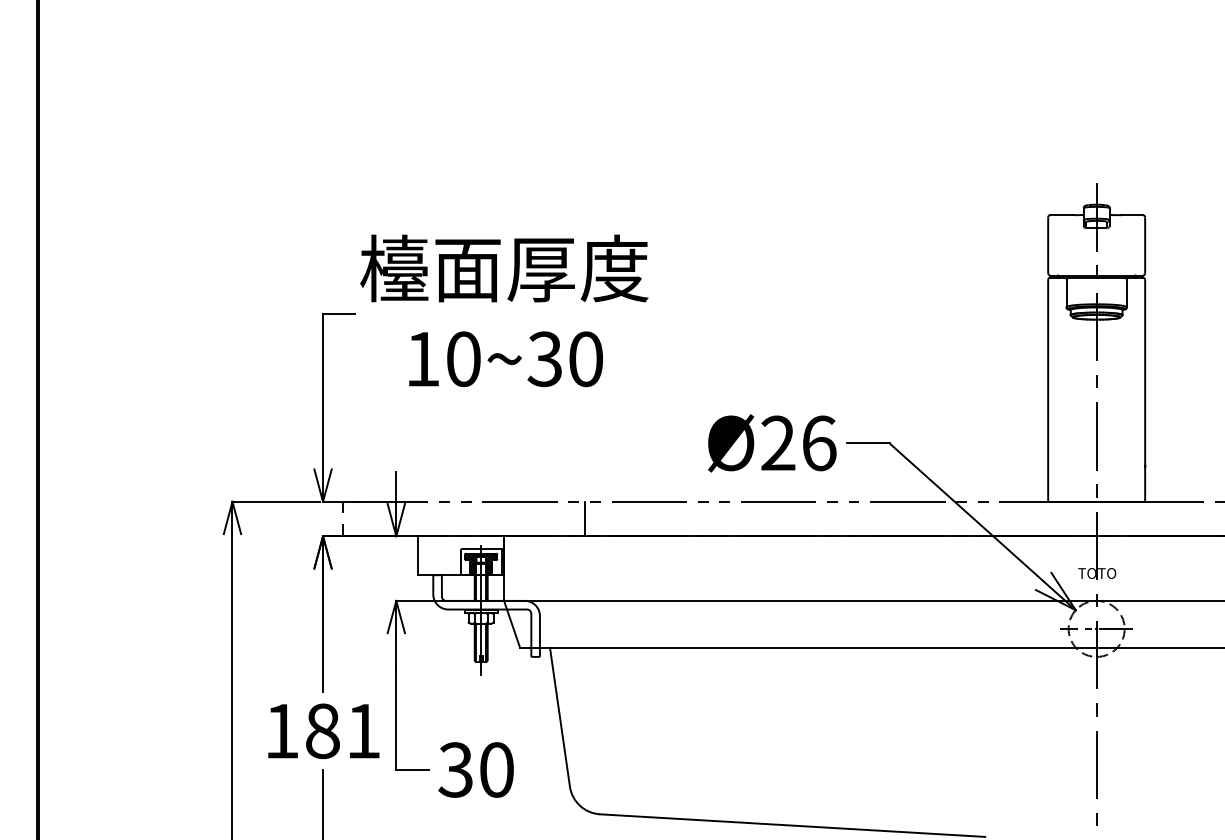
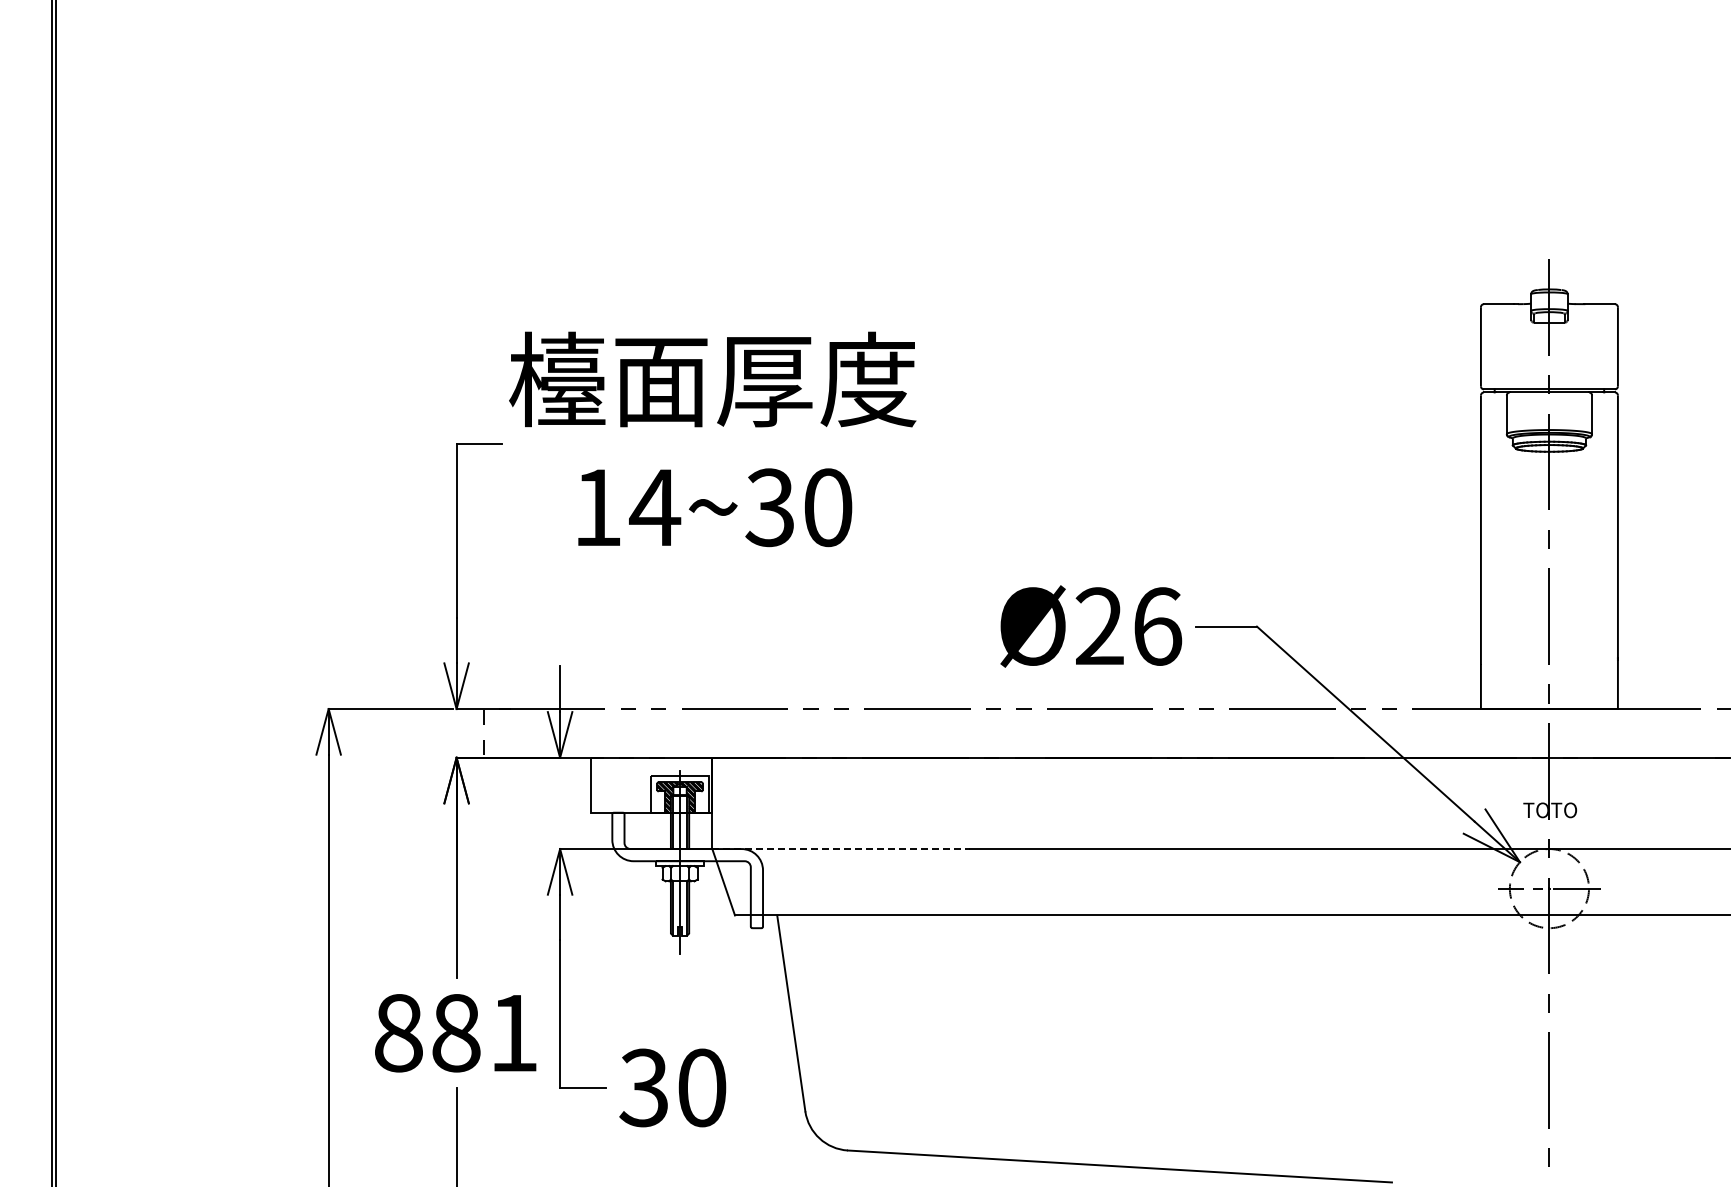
text: (463, 359) -> (655, 507), 10~30 -> 14~30
line: (584, 519) -> (826, 733), removed
line: (595, 601) -> (841, 849), solid -> dashed
text: (281, 731) -> (398, 1033), 181 -> 881

